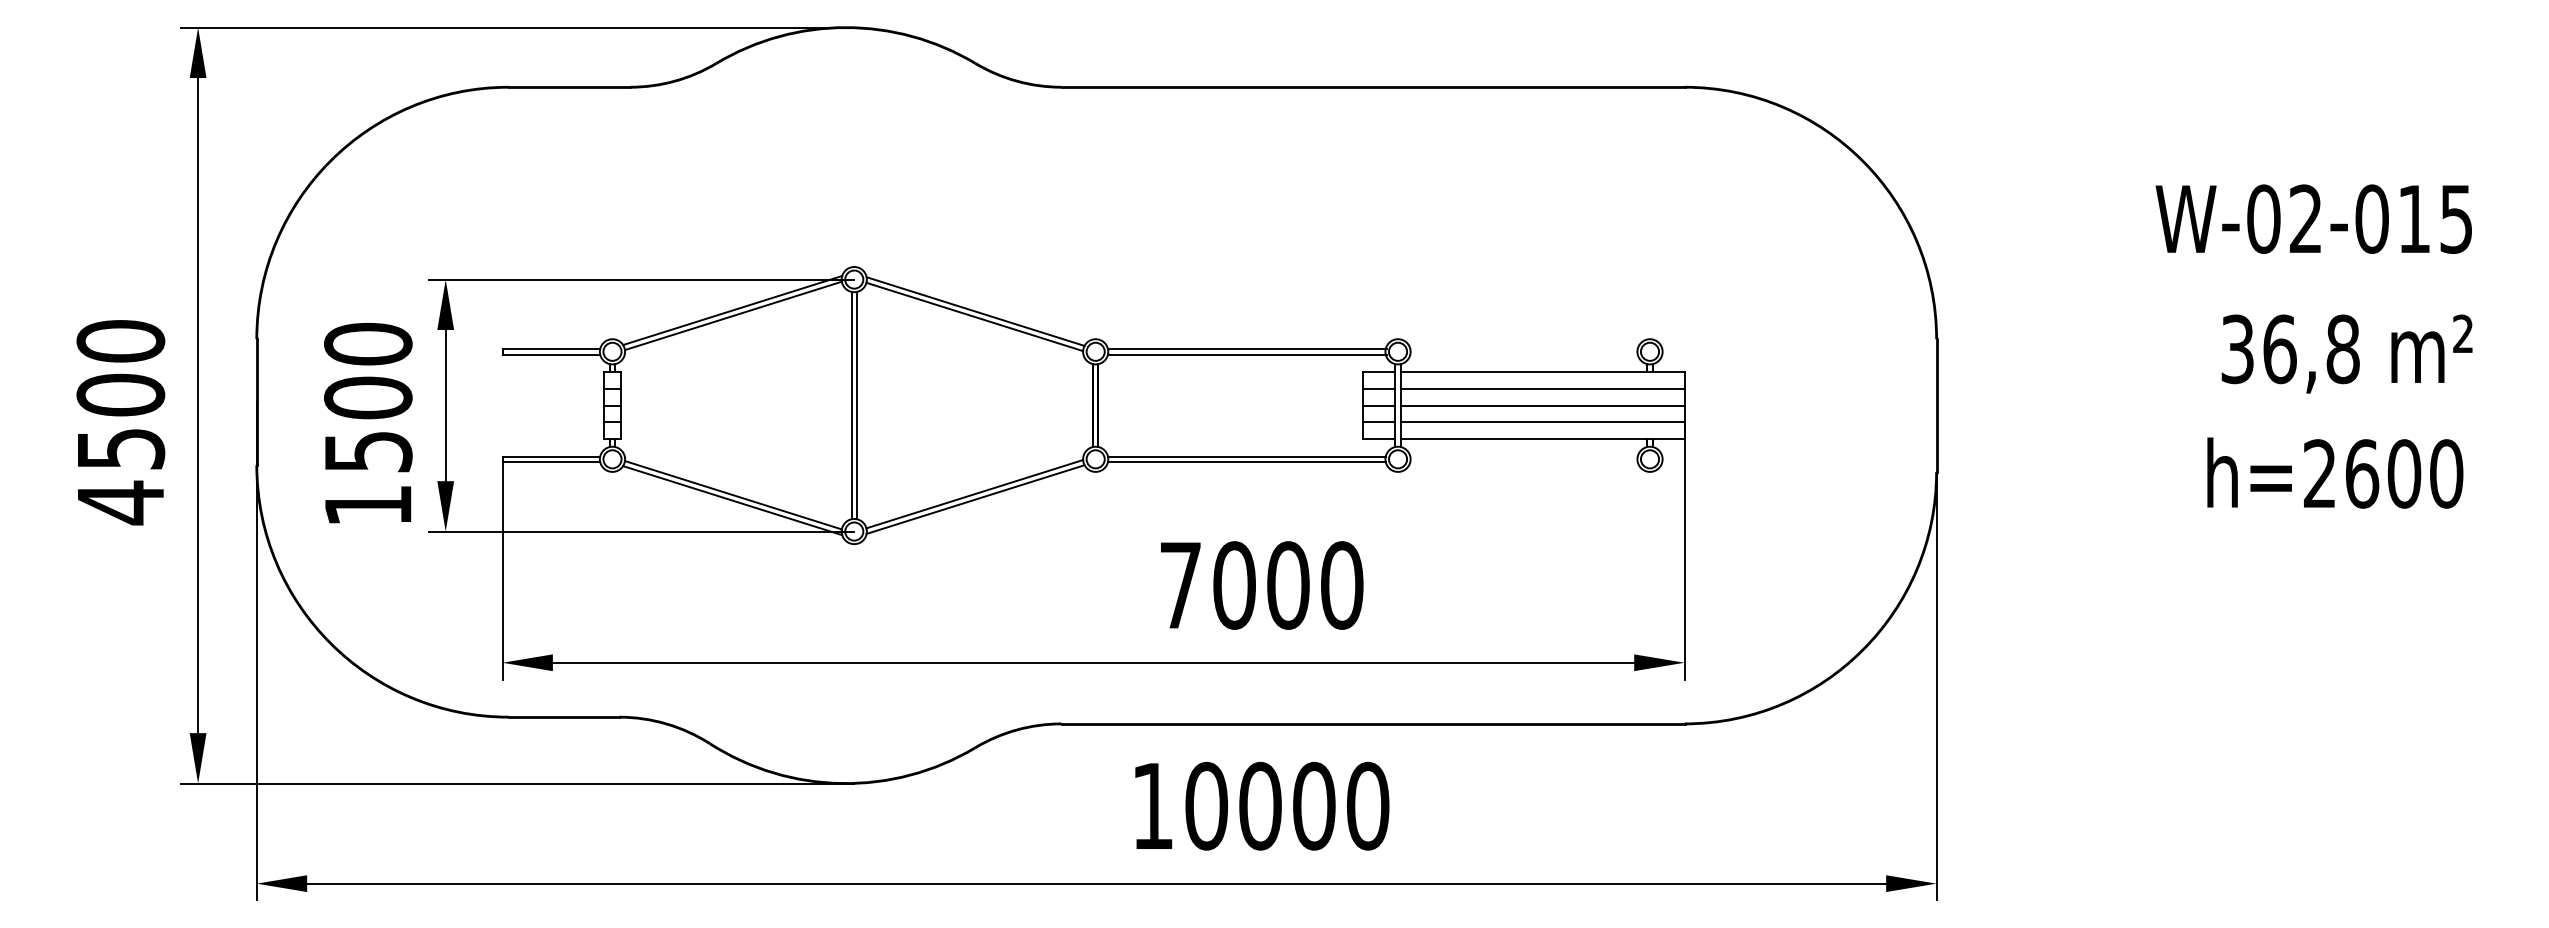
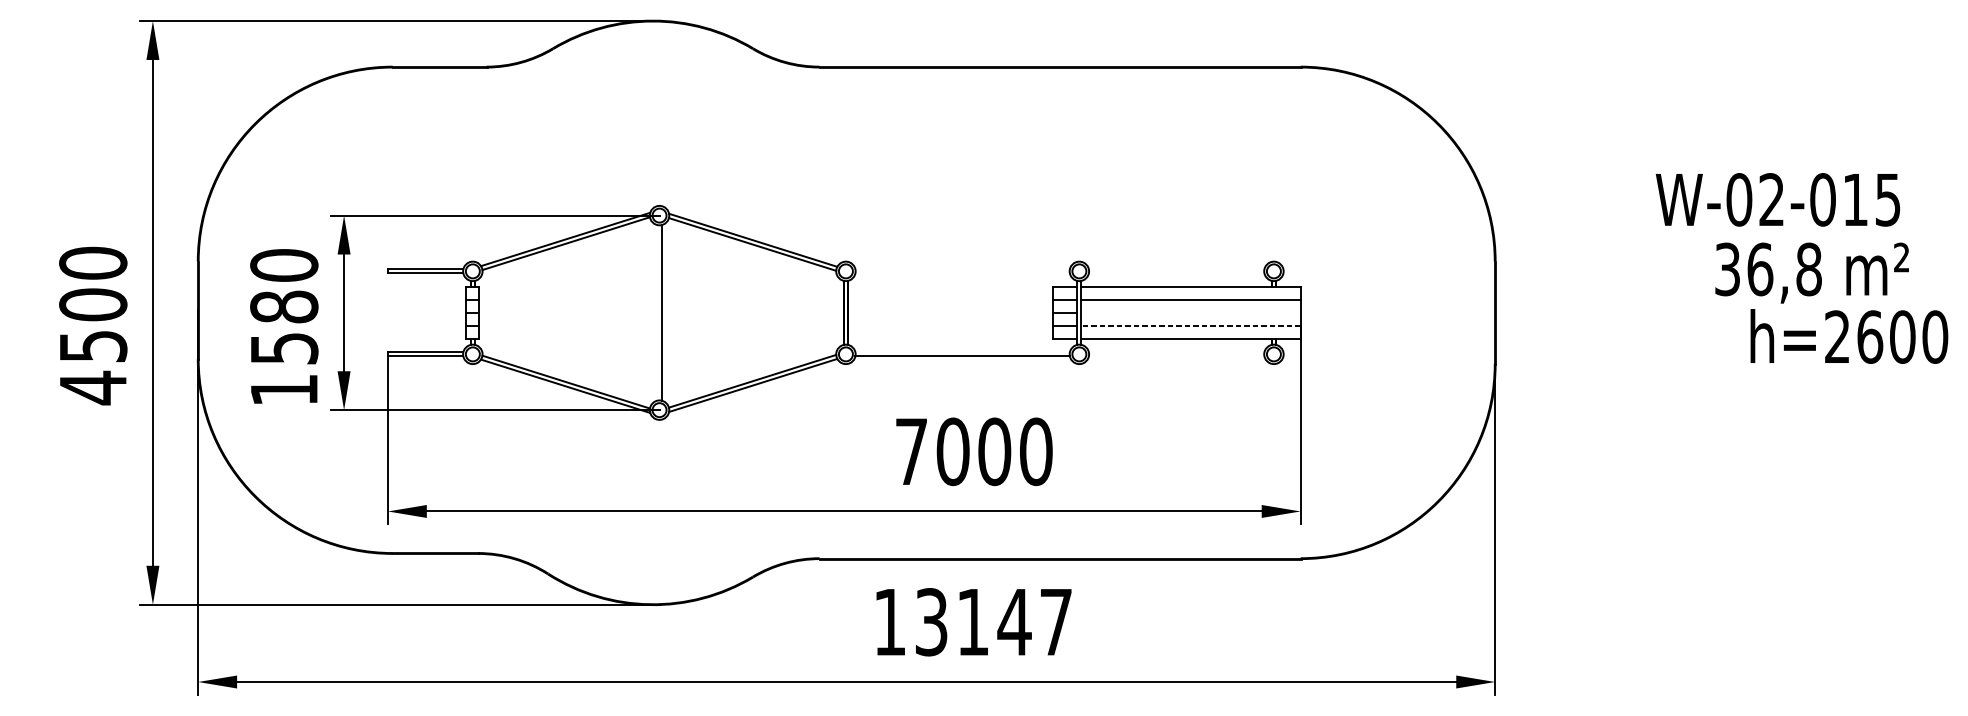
text: (2313, 218) -> (1777, 199), moved
line: (1247, 349) -> (963, 269), removed
line: (1247, 354) -> (963, 273), removed
text: (368, 397) -> (284, 306), 1500 -> 1580
line: (851, 405) -> (657, 312), removed
line: (1542, 405) -> (1190, 312), removed
line: (1542, 422) -> (1190, 325), solid -> dashed
line: (1246, 456) -> (962, 352), removed
text: (2335, 472) -> (1849, 335), moved
text: (1287, 805) -> (994, 621), 10000 -> 13147

